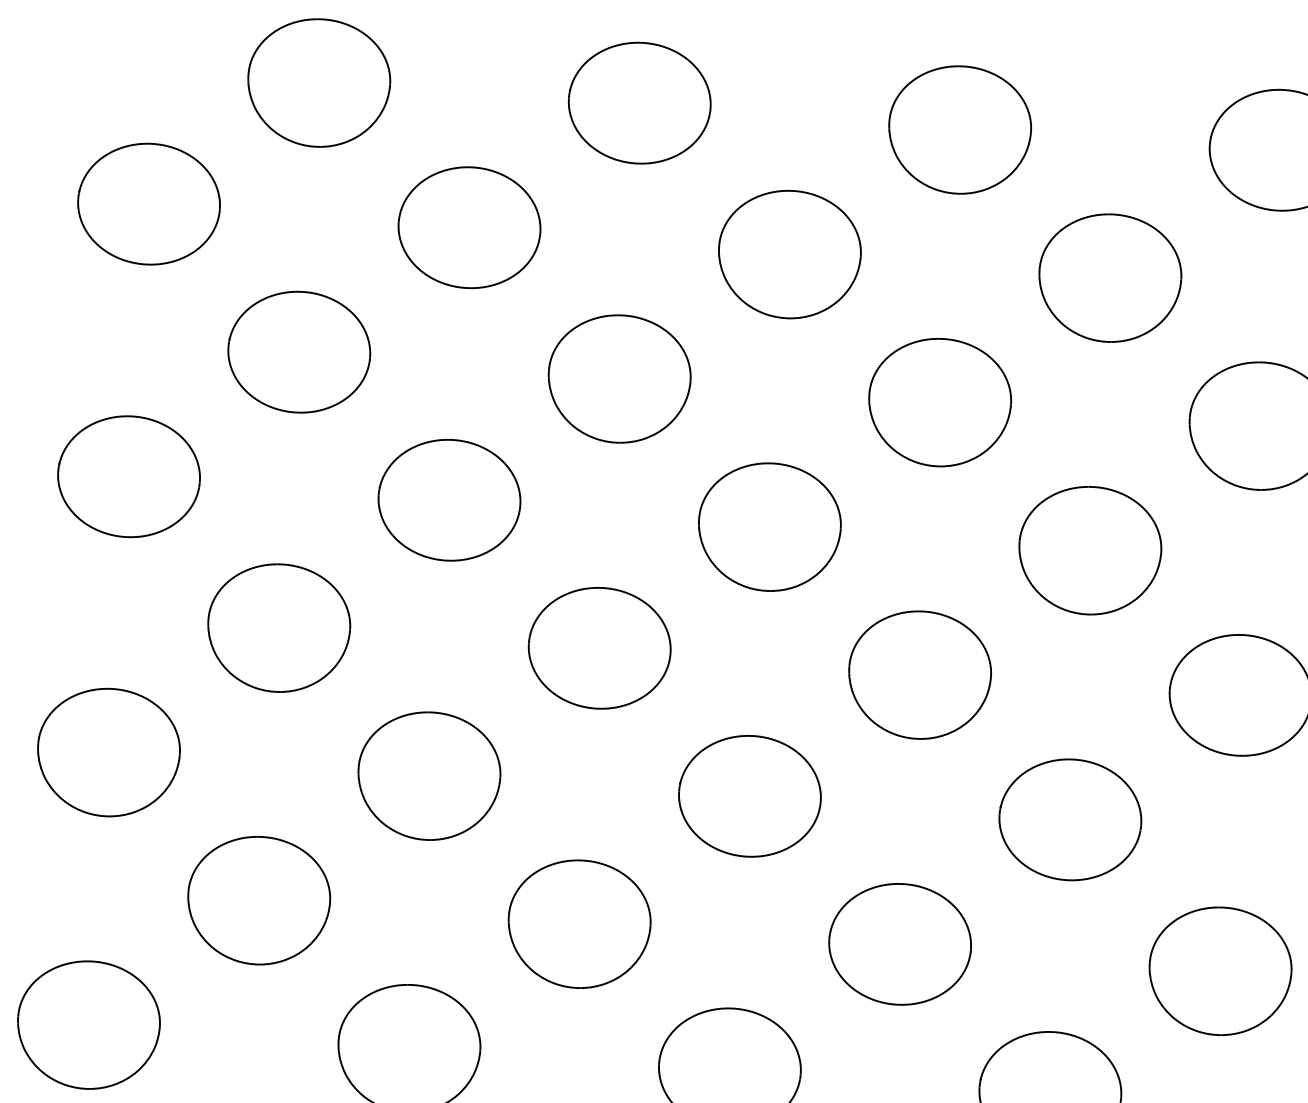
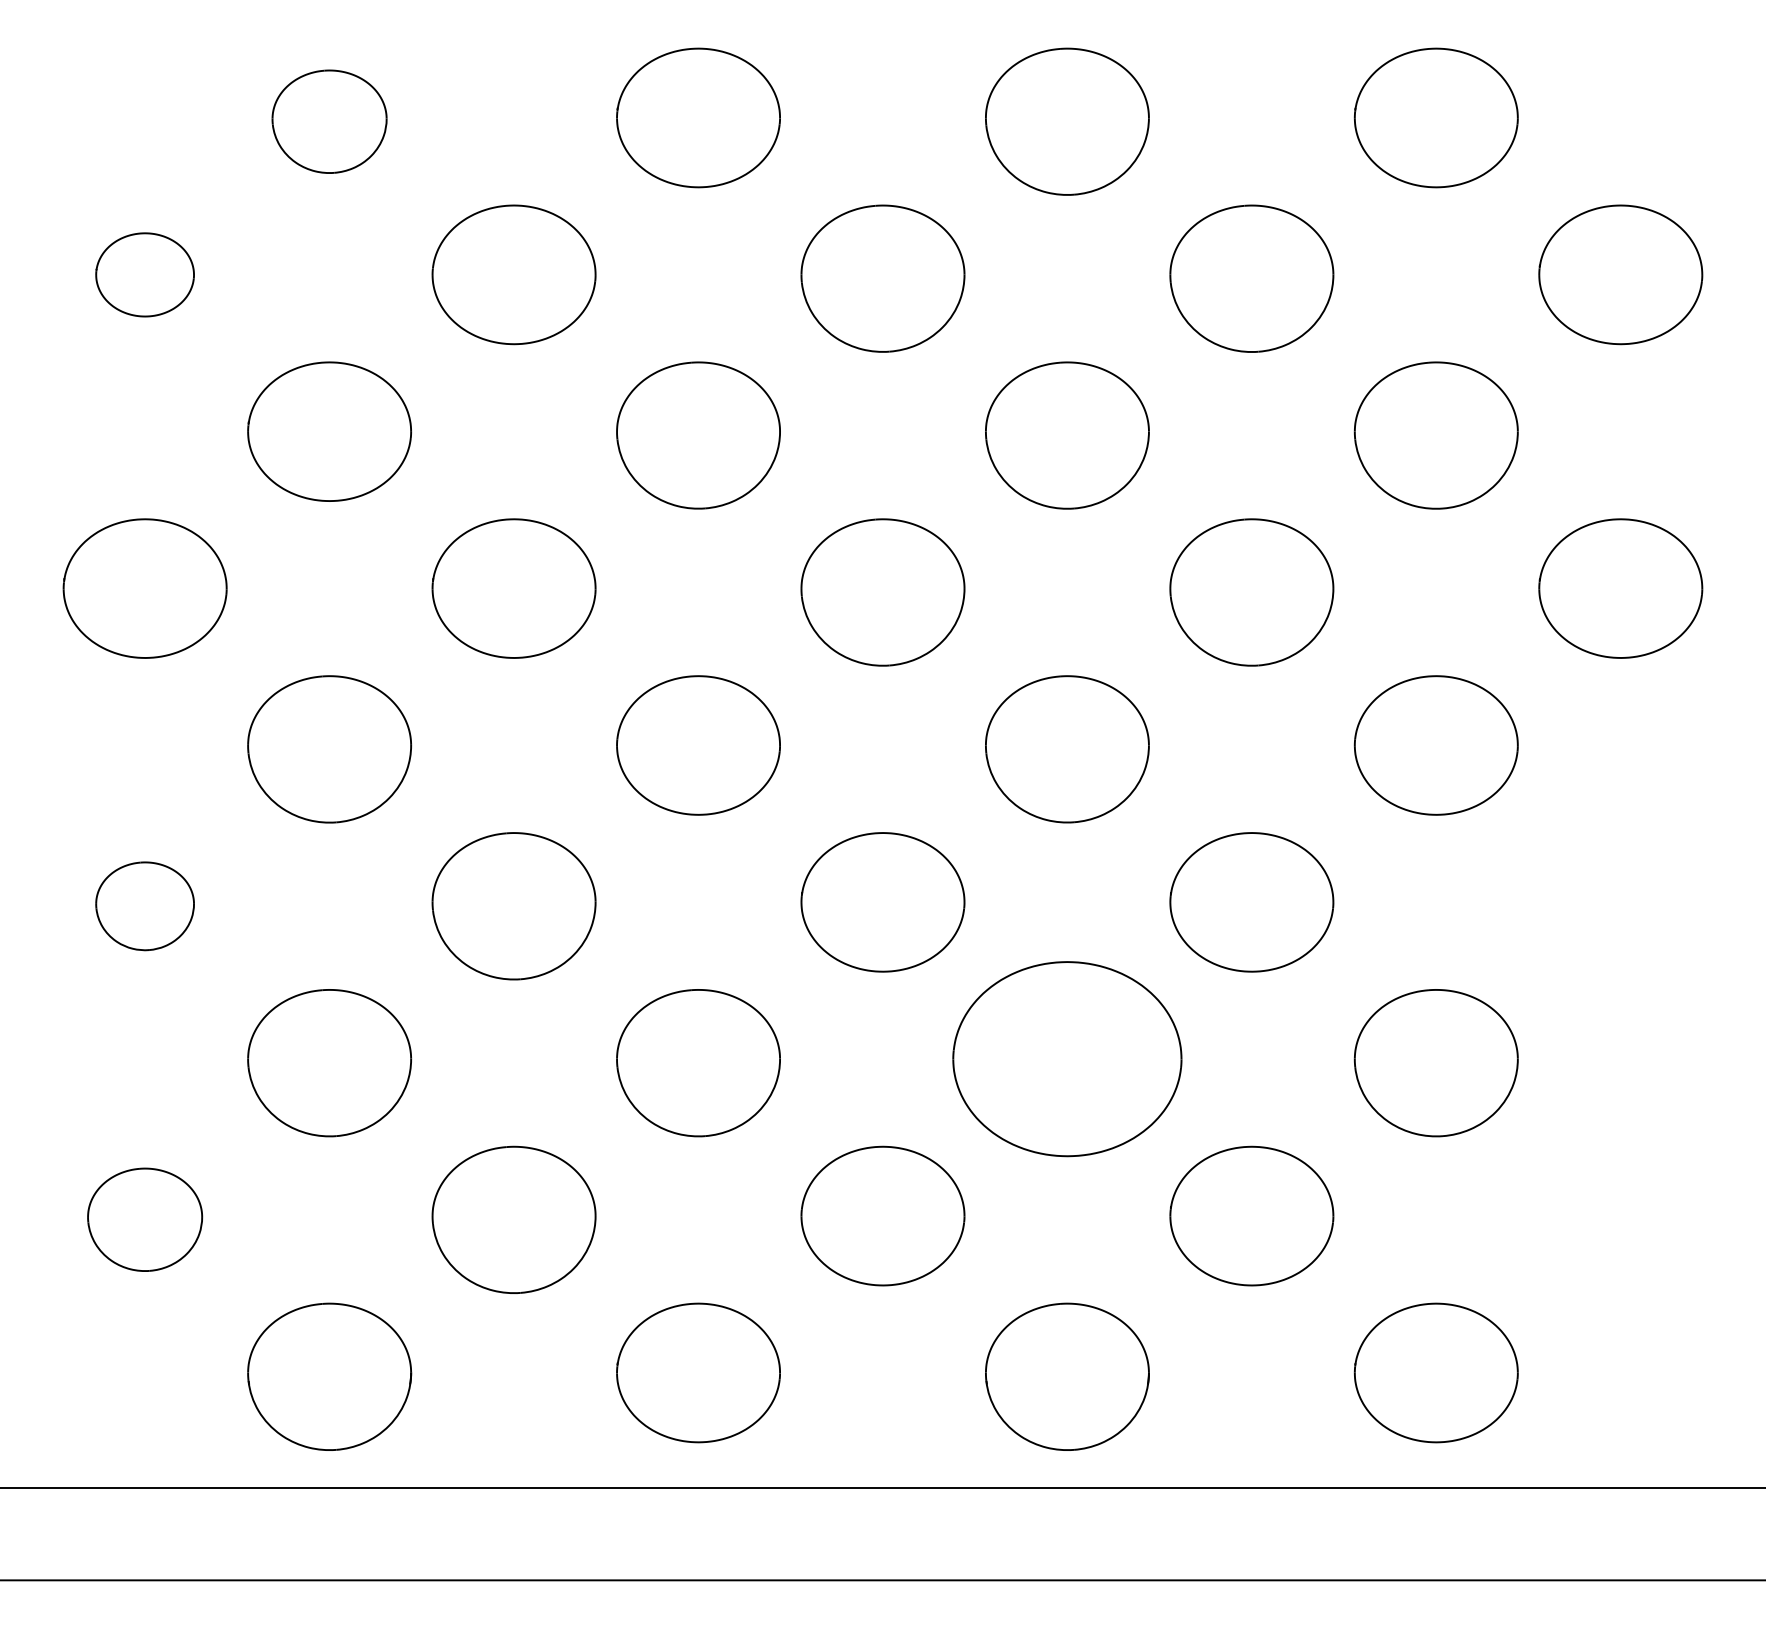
part: (318, 82) -> (329, 121), size x0.7
part: (148, 203) -> (144, 274), size x0.6
part: (108, 752) -> (144, 906), size x0.6
part: (900, 944) -> (1067, 1059), size x1.4
part: (88, 1024) -> (144, 1219), size x0.7

